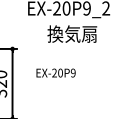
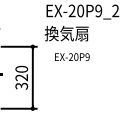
text: (72, 33) -> (66, 33), moved
text: (56, 72) -> (72, 56), moved

